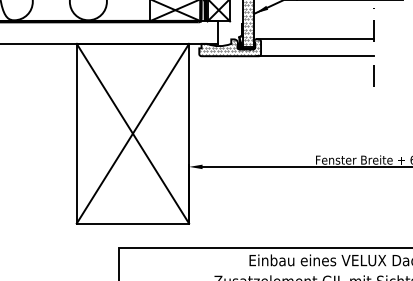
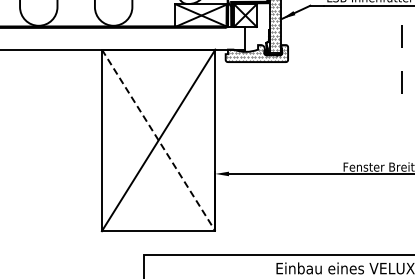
line: (314, 39) -> (342, 45), removed
line: (314, 56) -> (342, 62), removed
line: (132, 133) -> (158, 140), solid -> dashed

